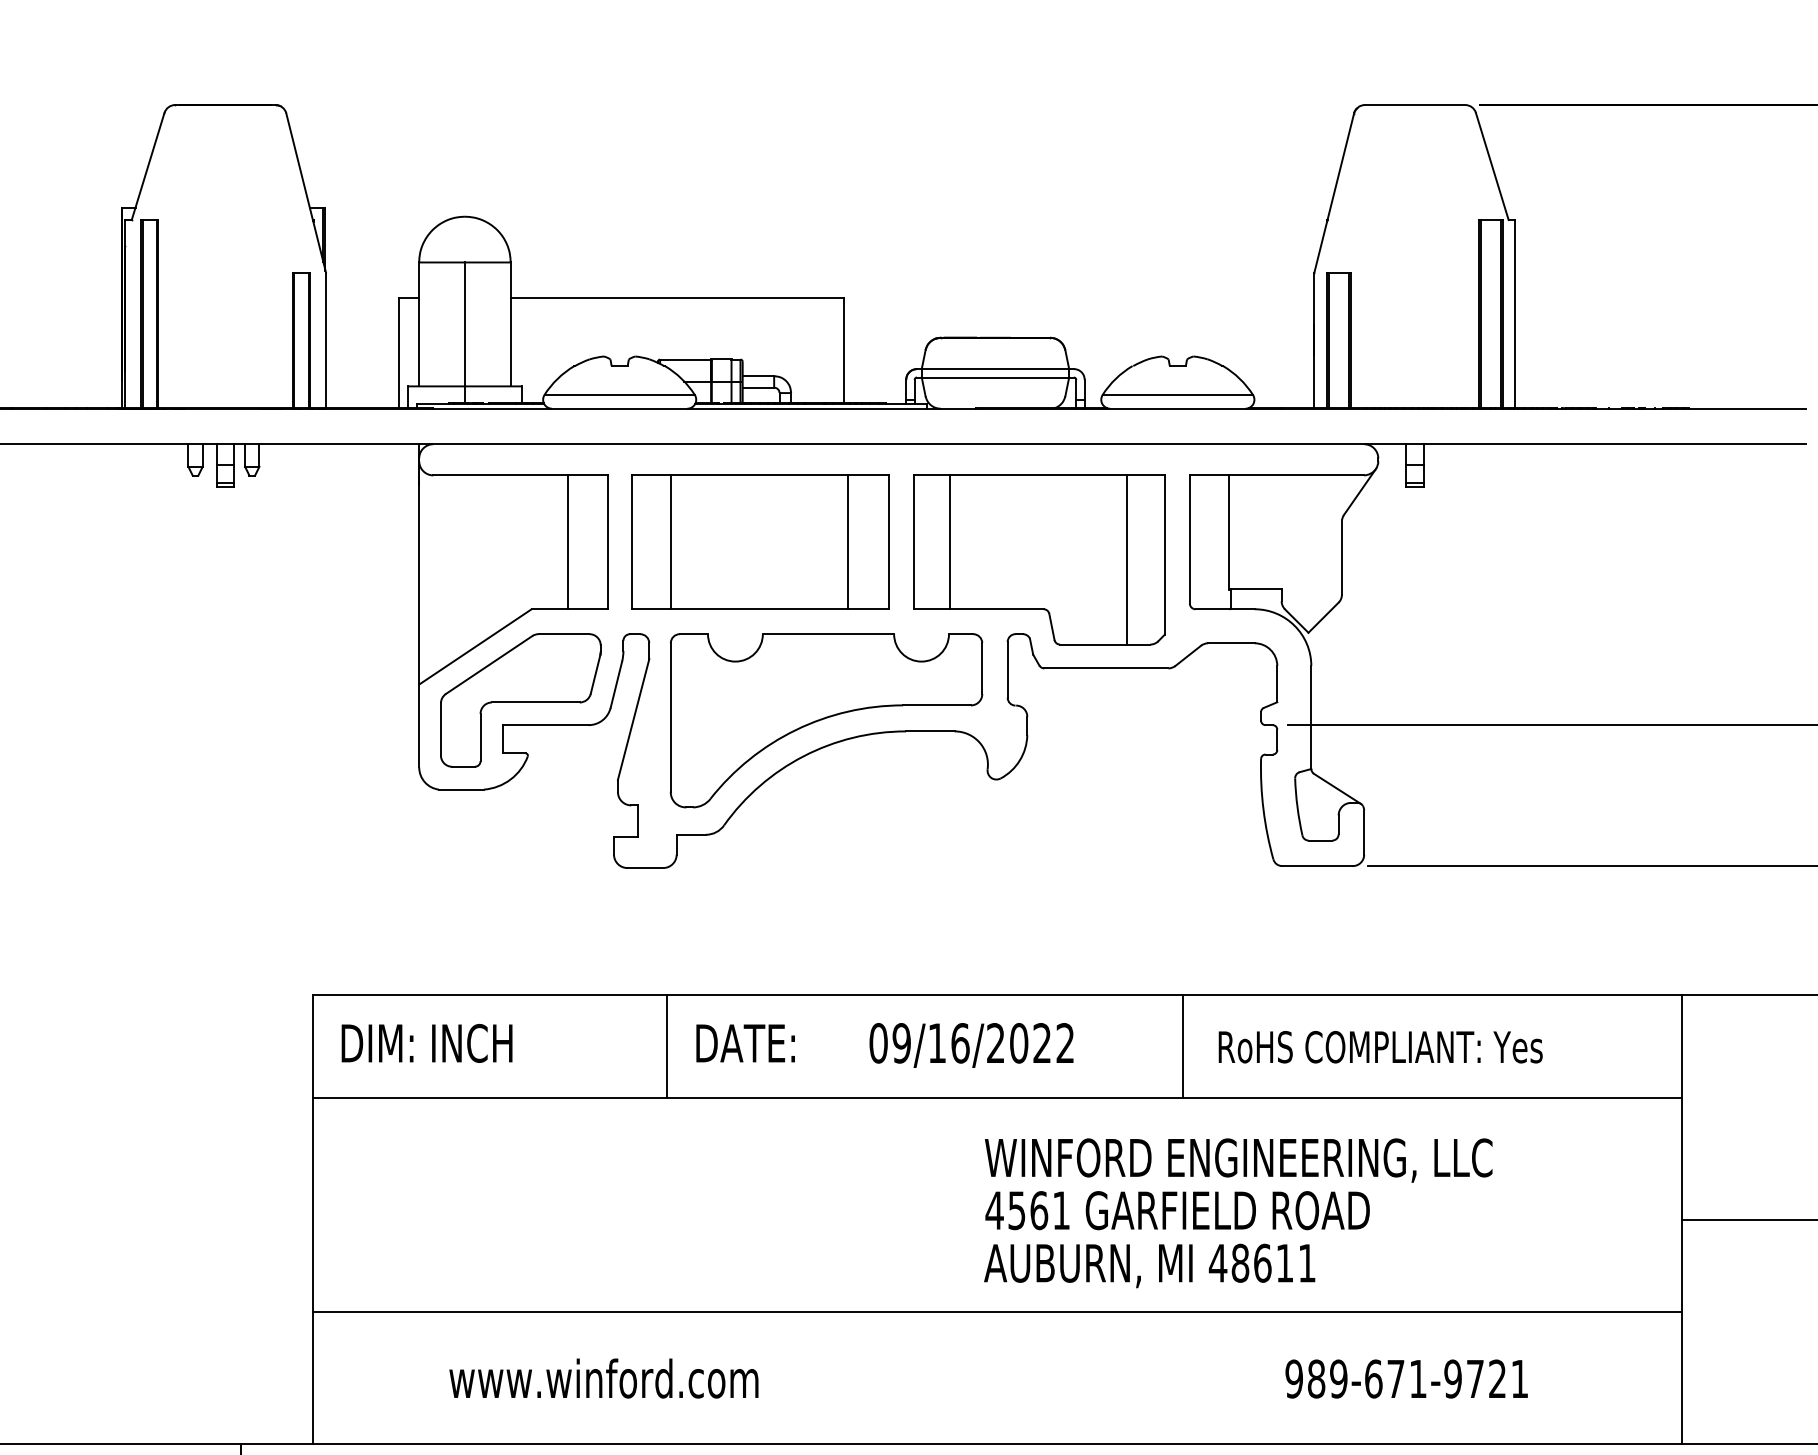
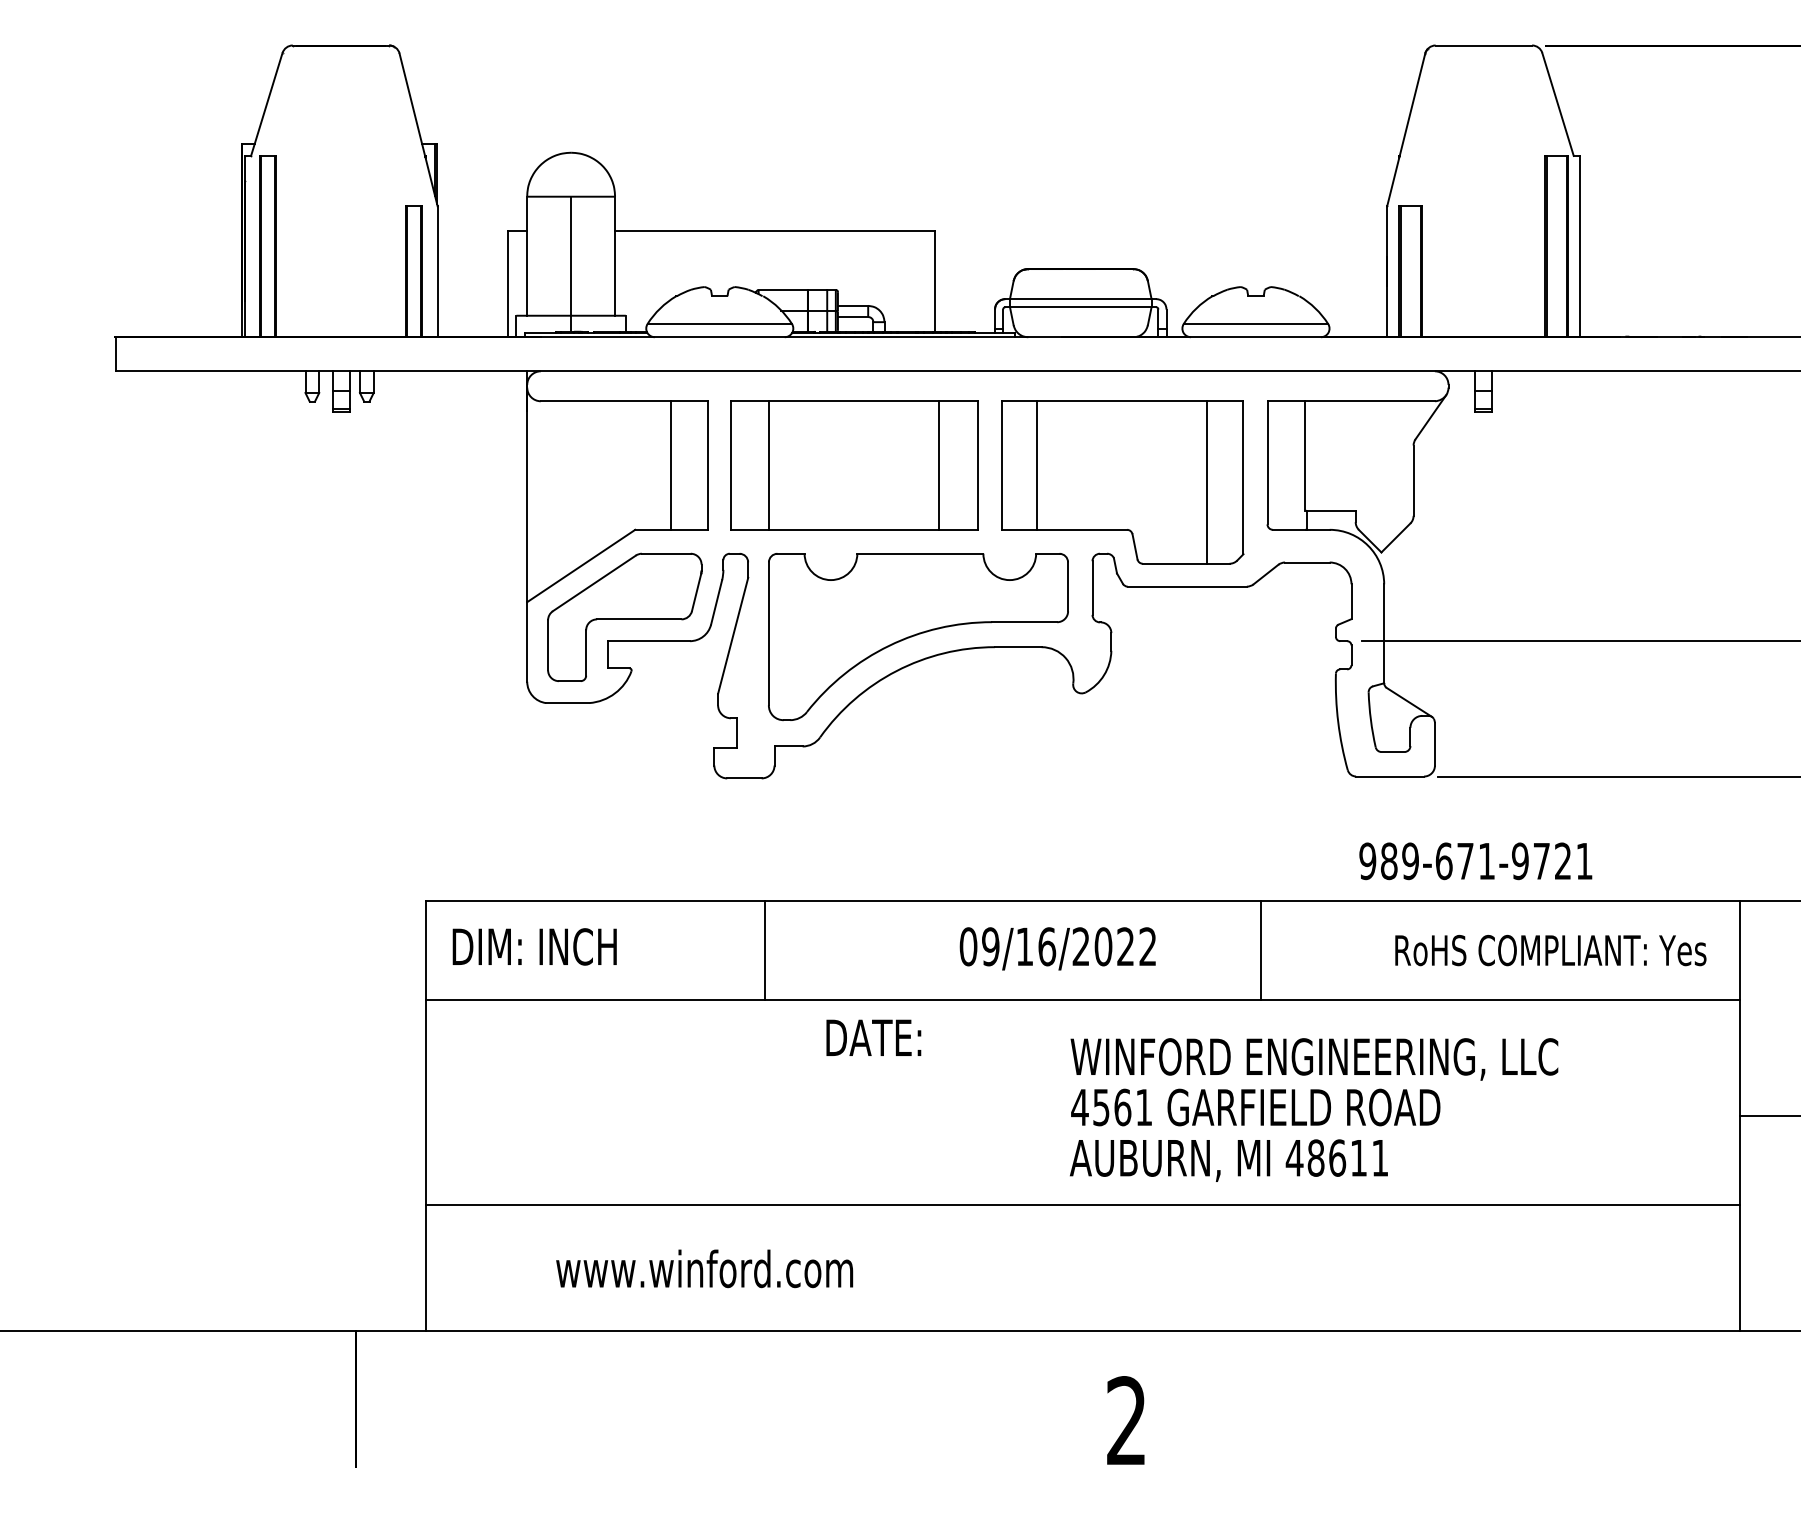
text: (745, 1043) -> (873, 1037), moved
text: (1380, 1047) -> (1550, 950), moved
text: (1406, 1379) -> (1475, 861), moved

